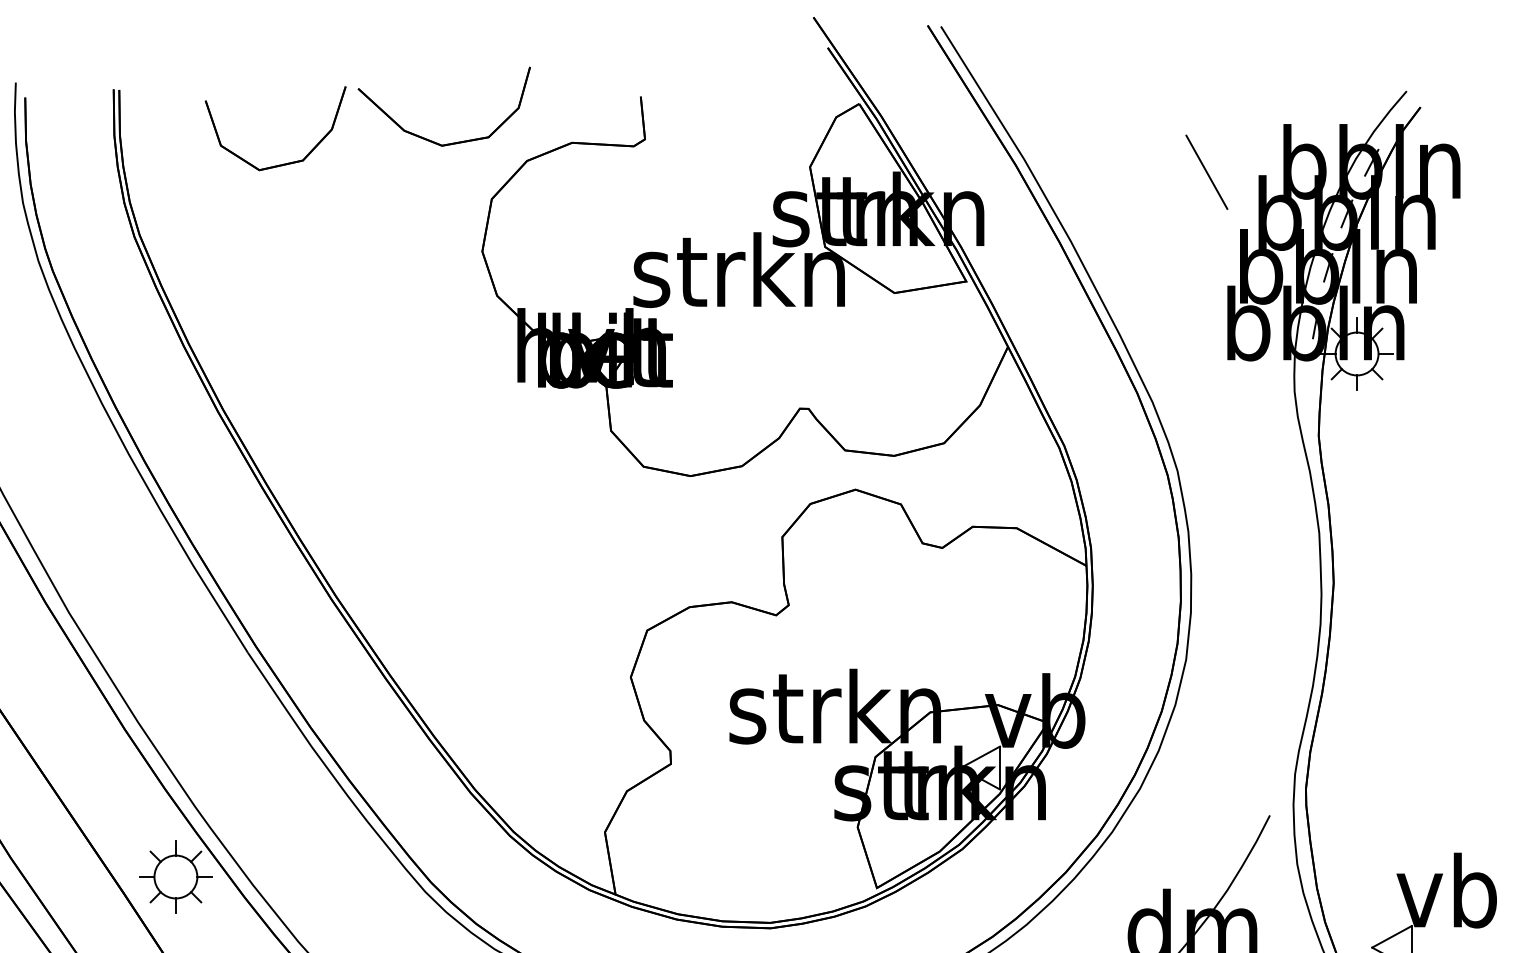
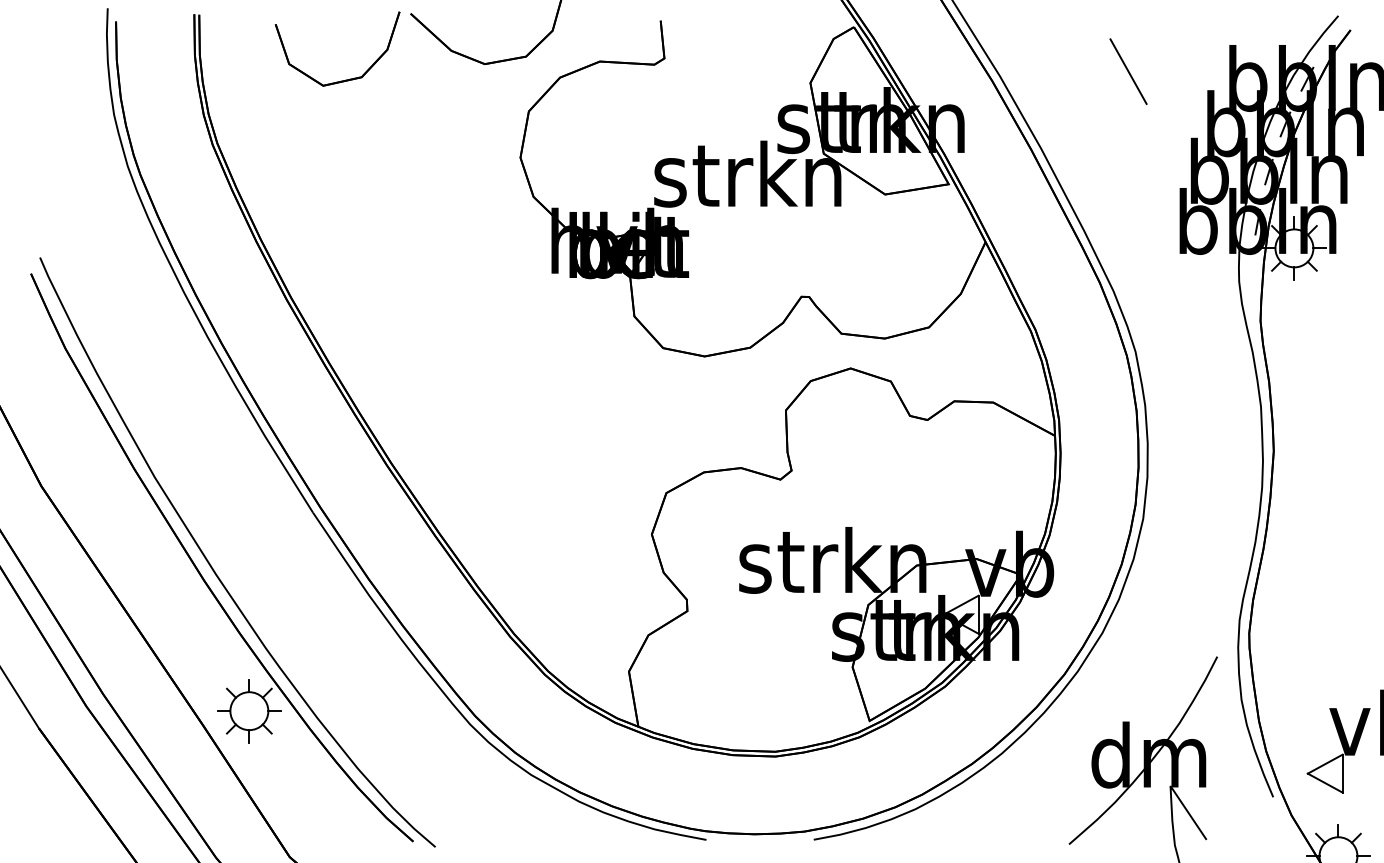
line: (1206, 172) -> (1128, 71), moved

